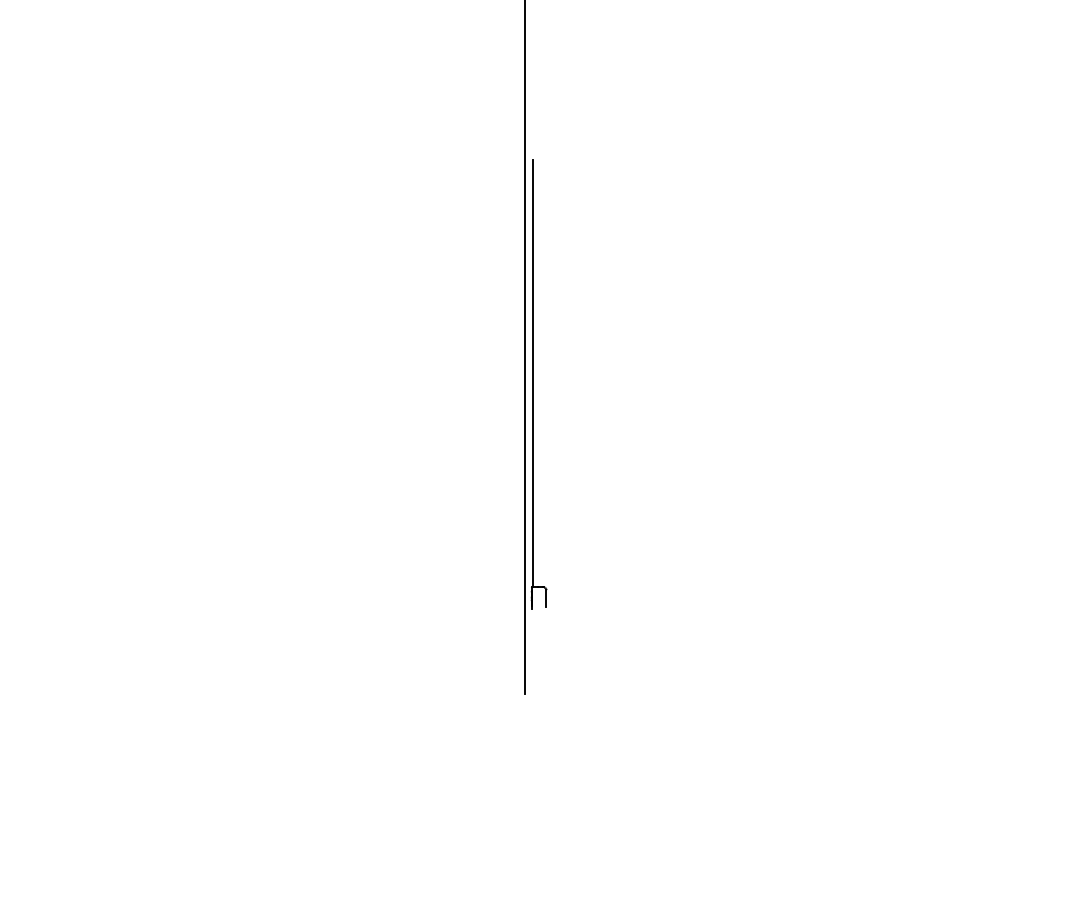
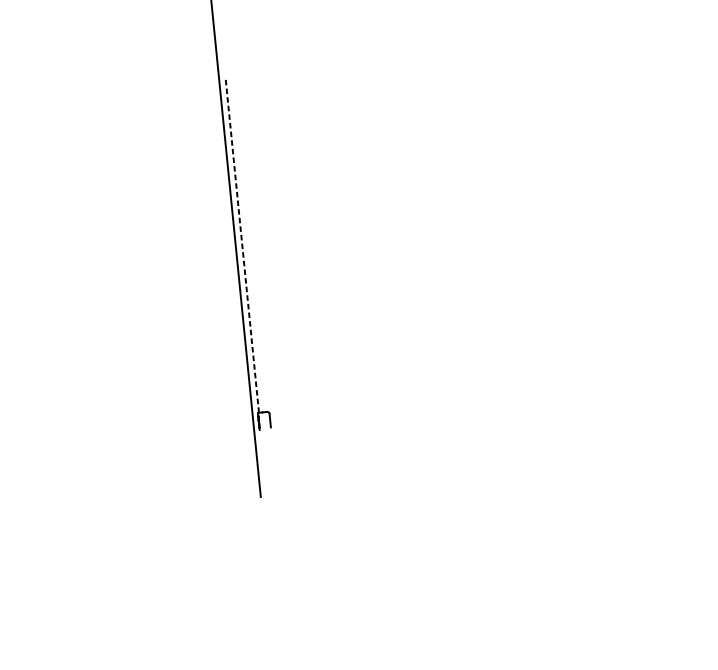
line: (533, 373) -> (242, 245), solid -> dashed

